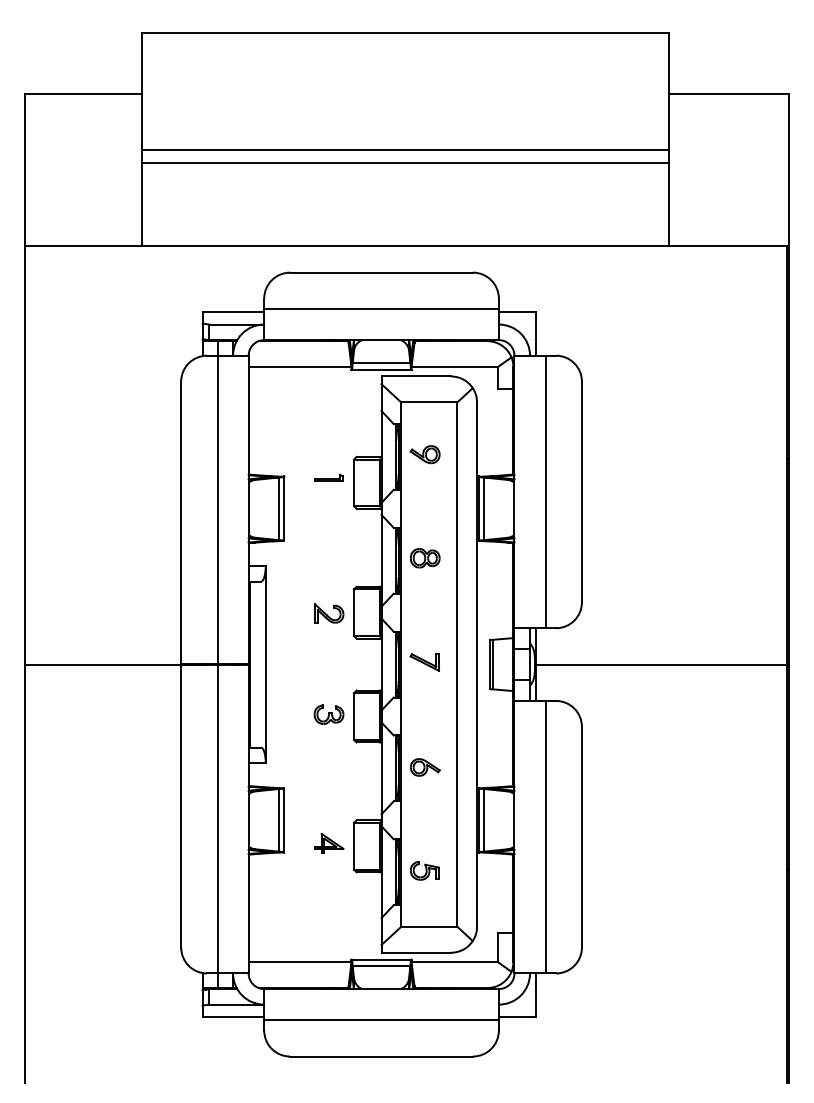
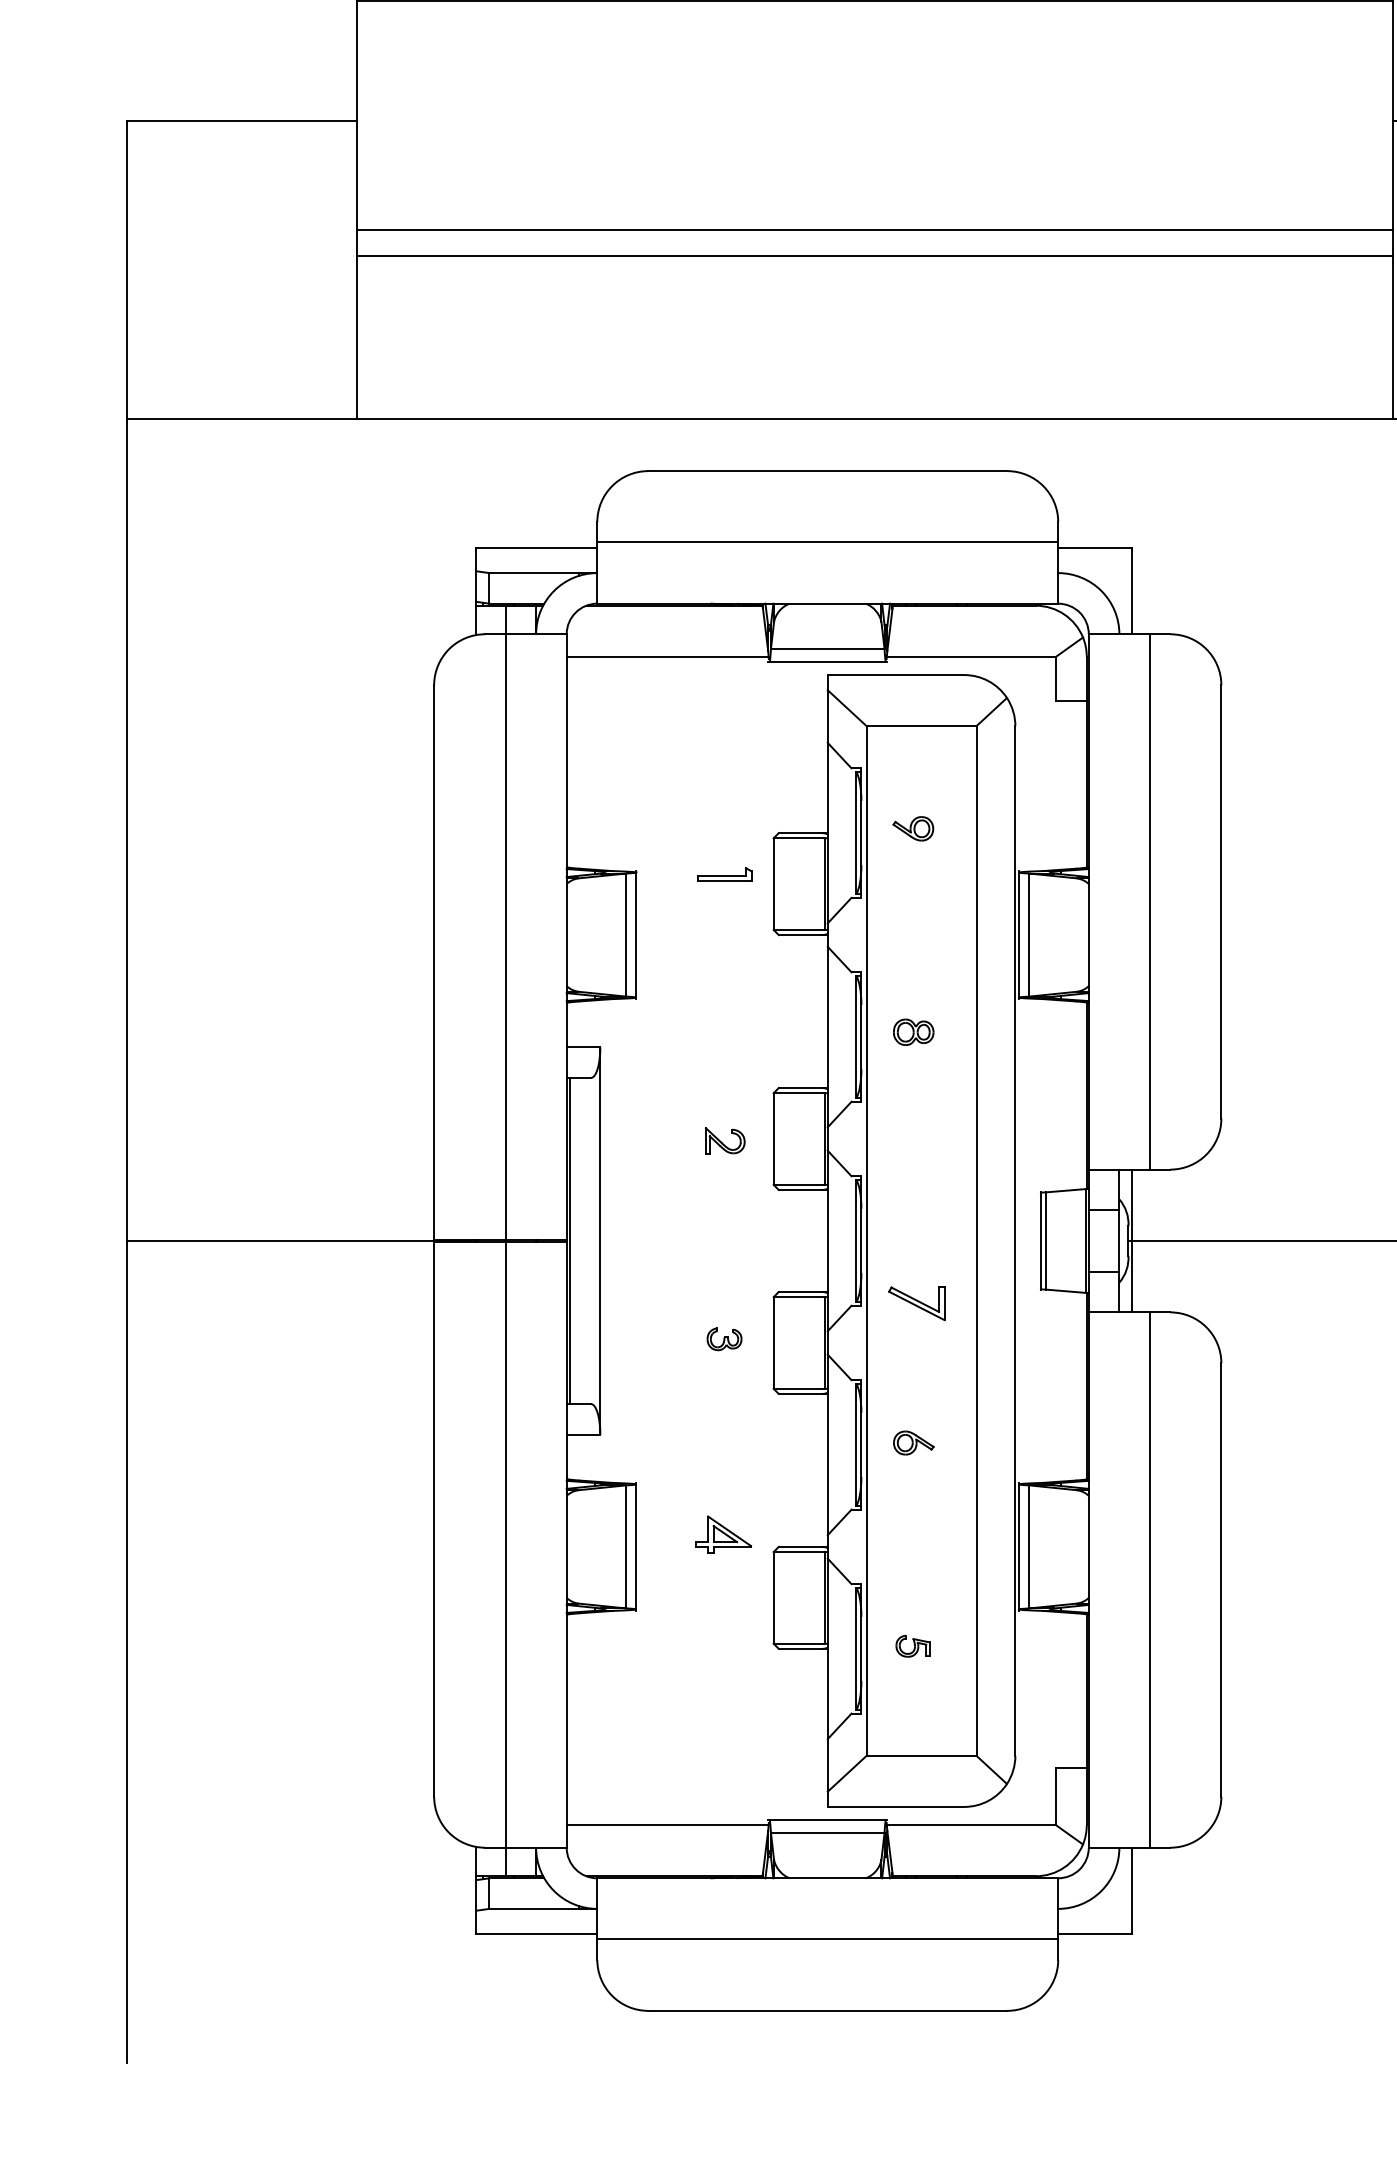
part: (424, 454) -> (912, 828), size x0.7
part: (425, 558) -> (914, 1032), size x0.7
part: (329, 613) -> (725, 1140), size x0.7
part: (424, 662) -> (916, 1303), moved
part: (328, 714) -> (723, 1339), size x0.6
part: (425, 767) -> (914, 1443), size x0.7
part: (329, 842) -> (723, 1533), moved
part: (424, 870) -> (912, 1645), size x0.6

